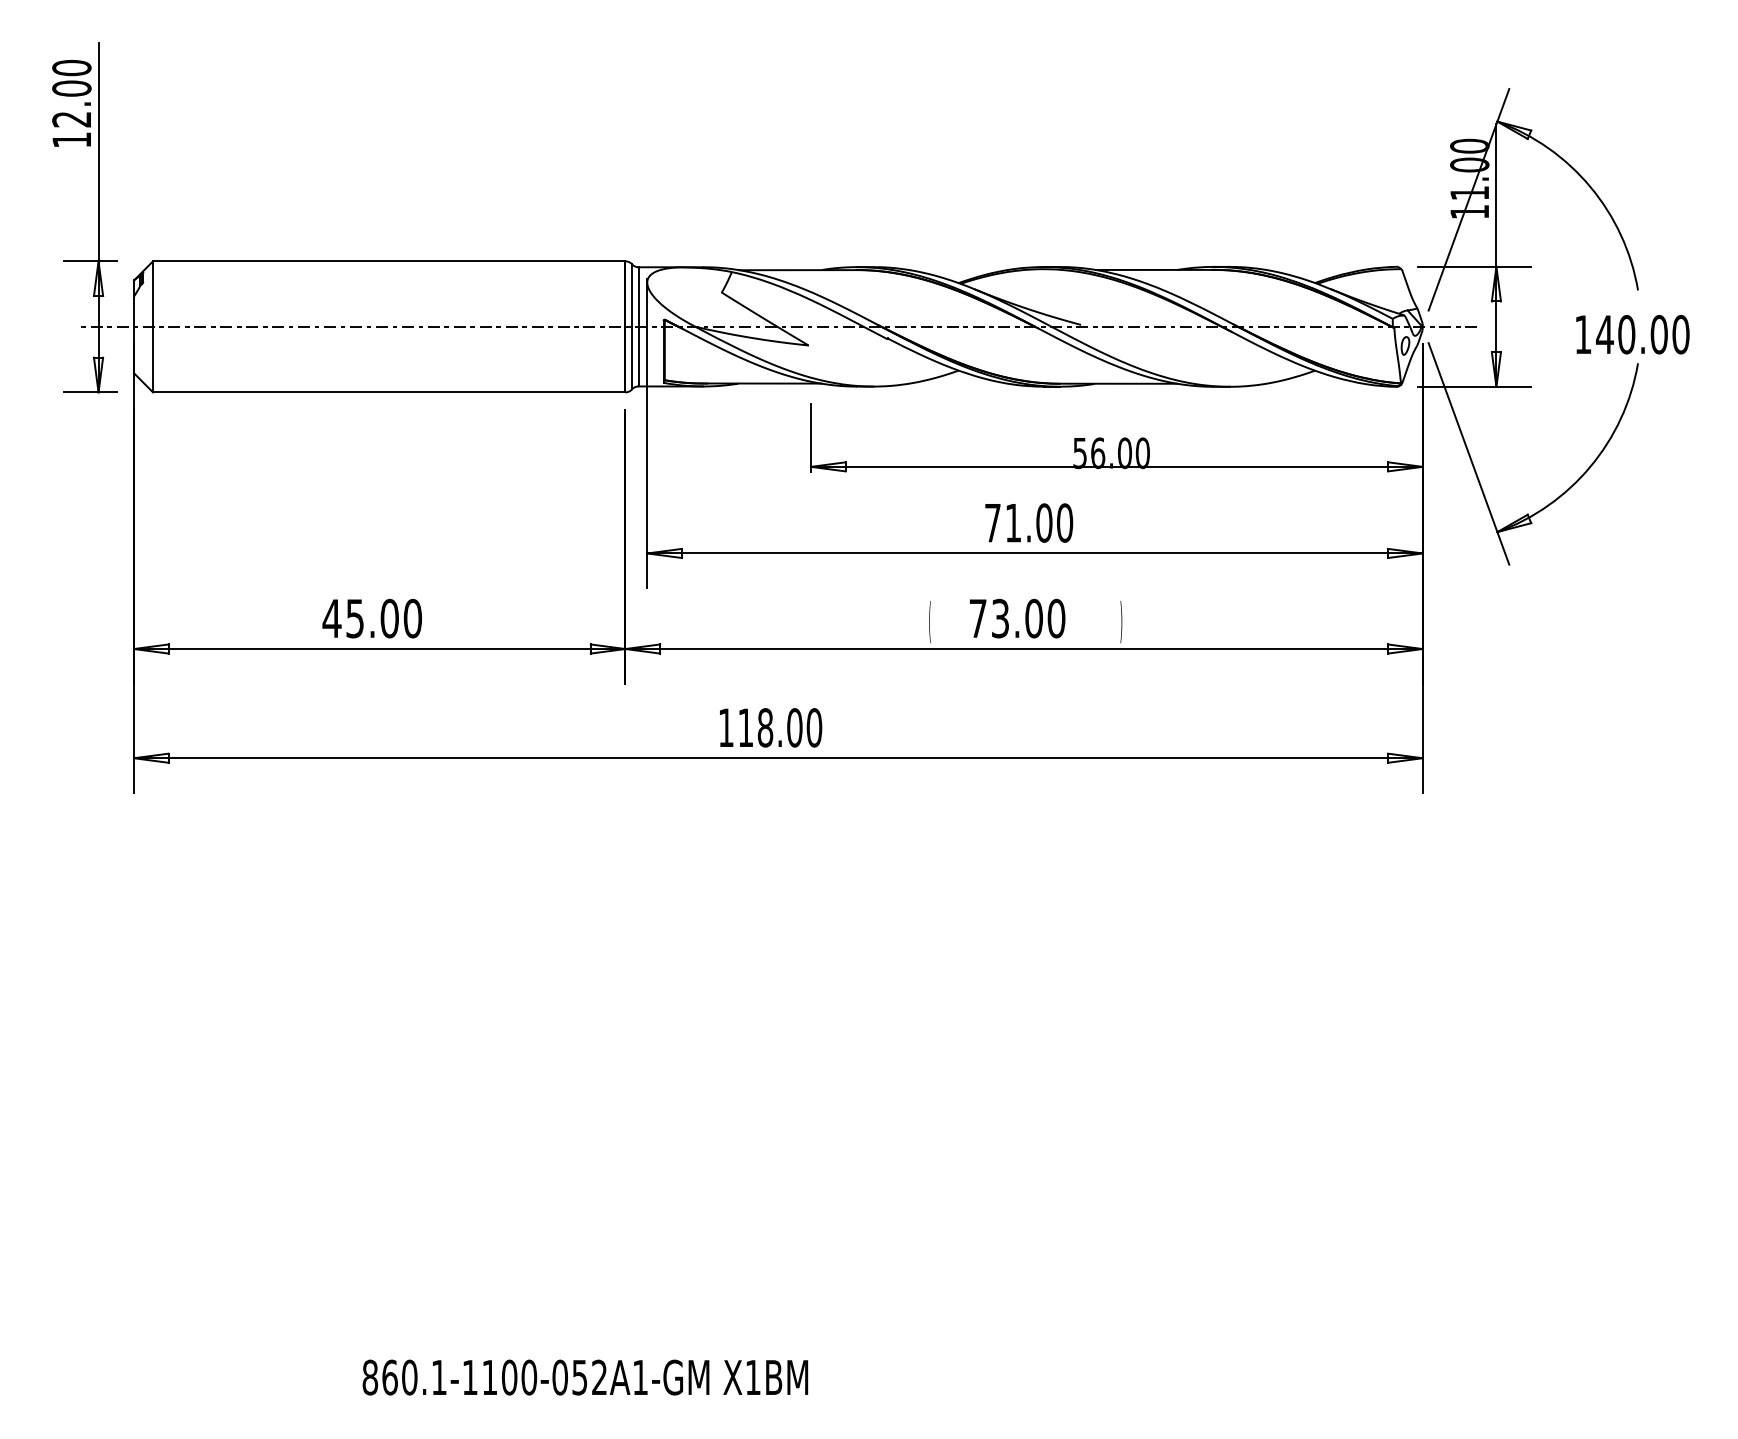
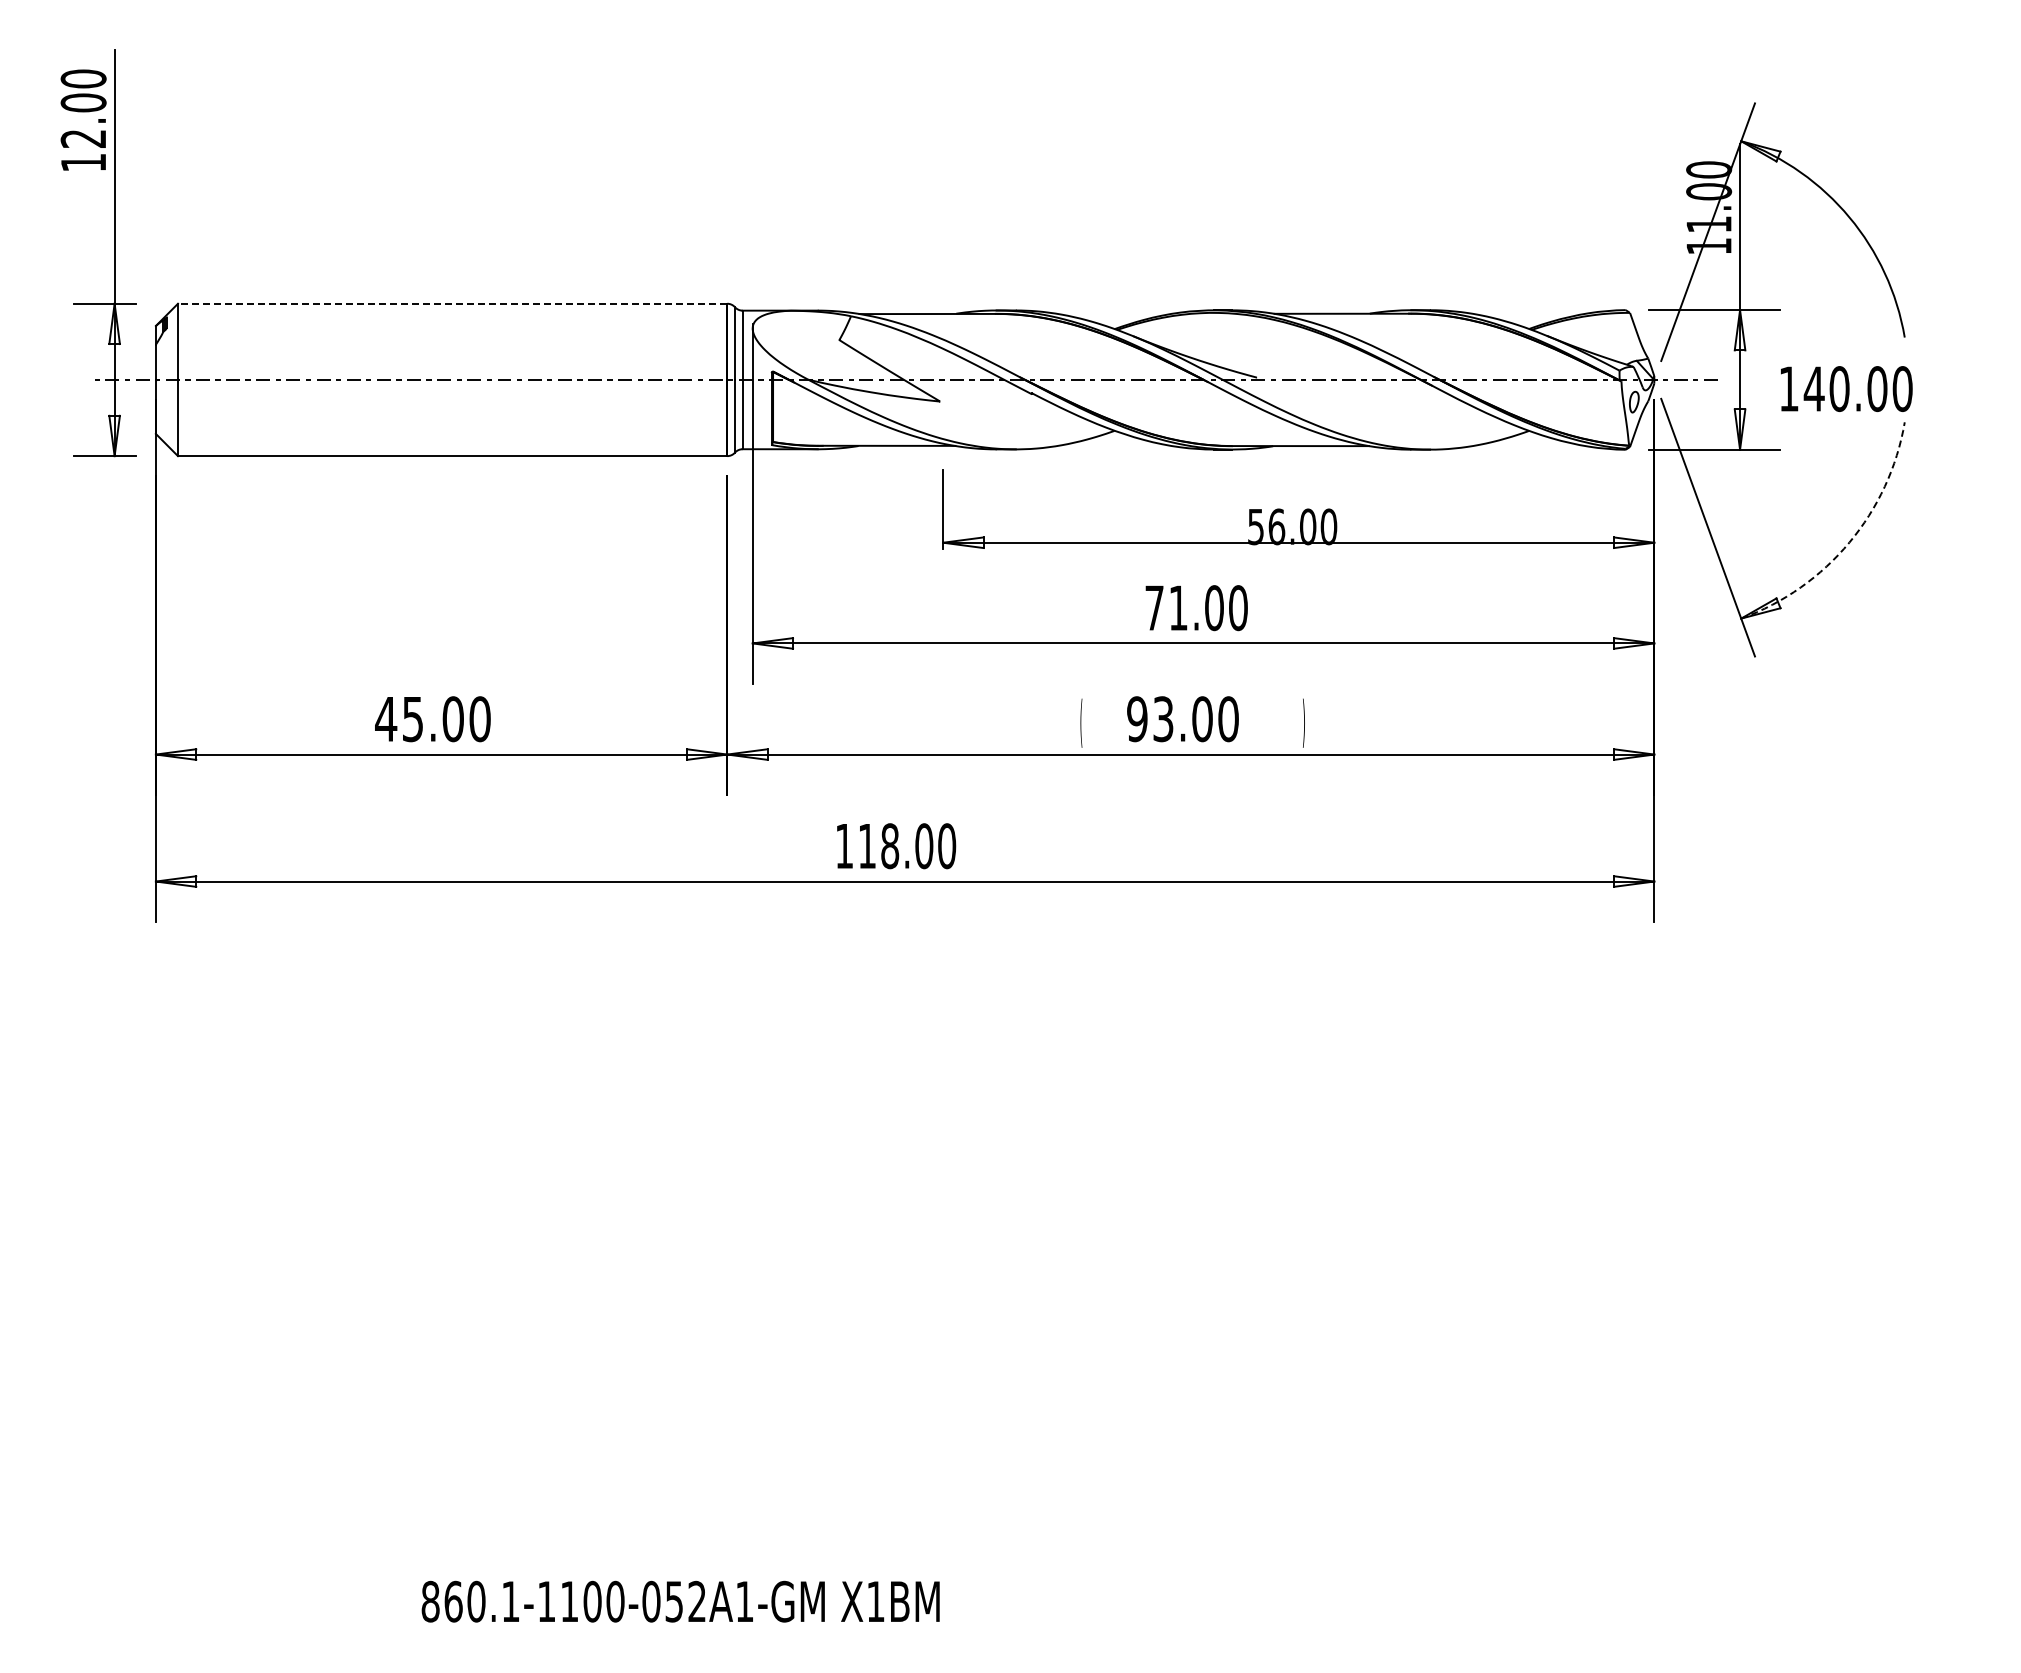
line: (389, 261) -> (452, 303), solid -> dashed
text: (1632, 334) -> (1846, 388), moved
arc: (1590, 466) -> (1849, 542), solid -> dashed
text: (978, 618) -> (1137, 719), 73.00 -> 93.00

